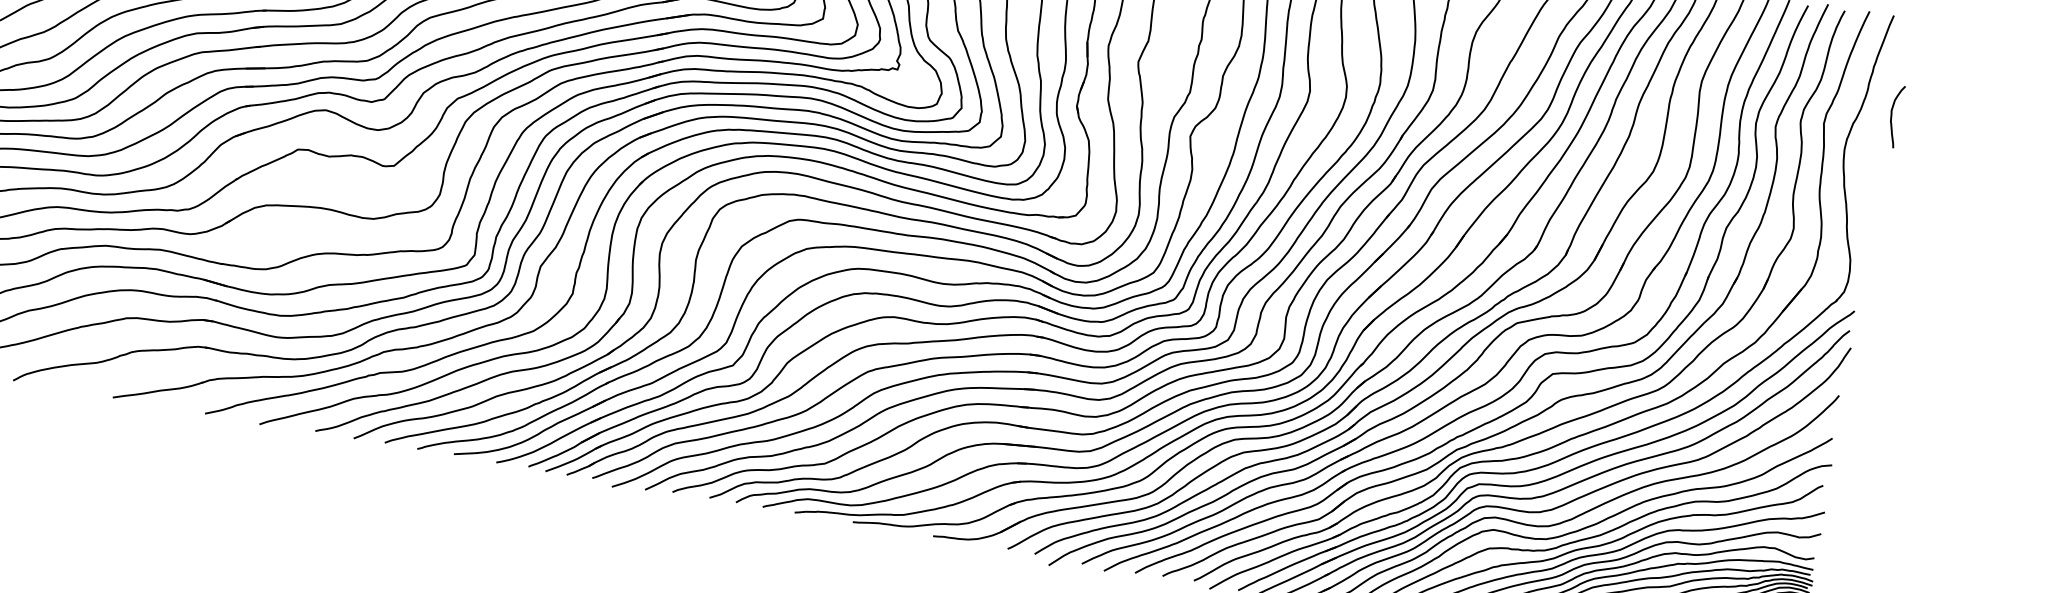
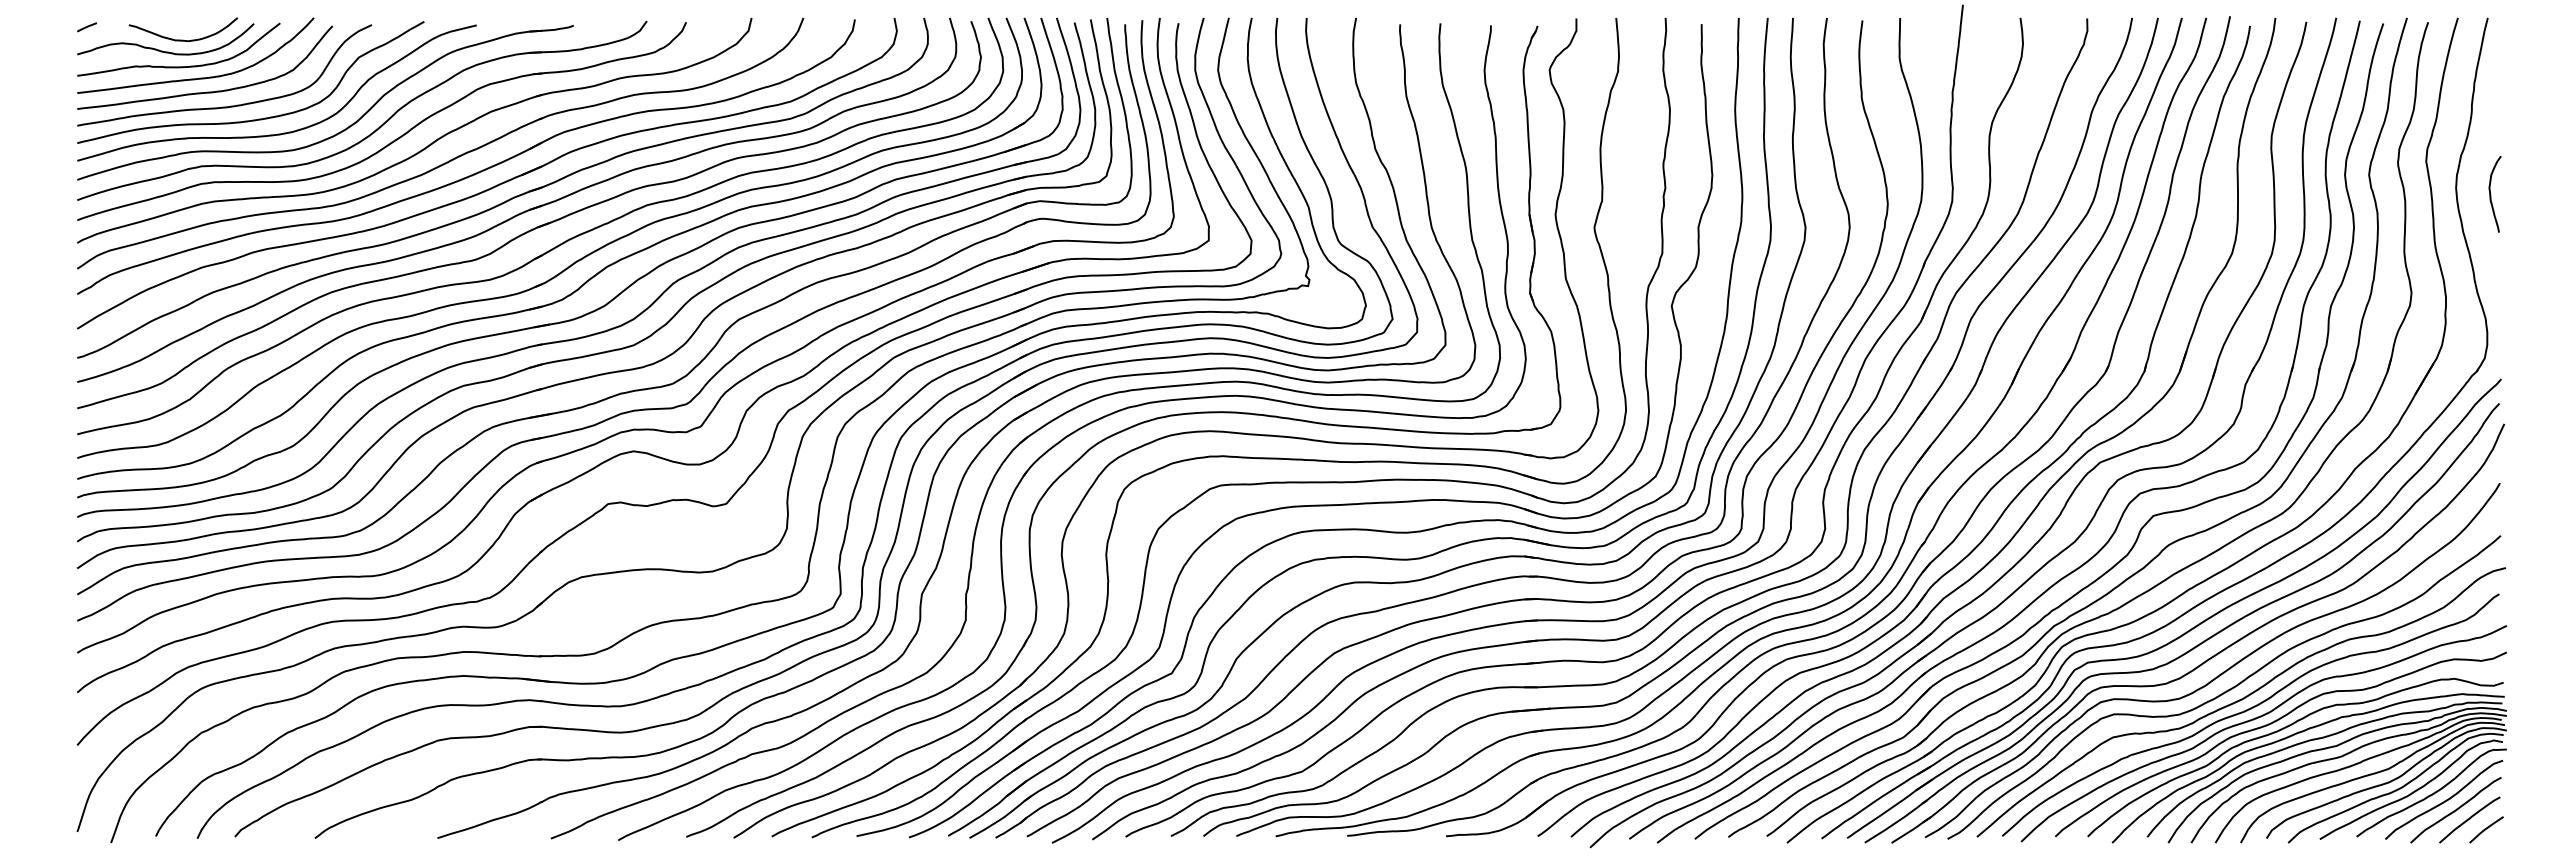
curve: (1892, 116) -> (2491, 194), moved

